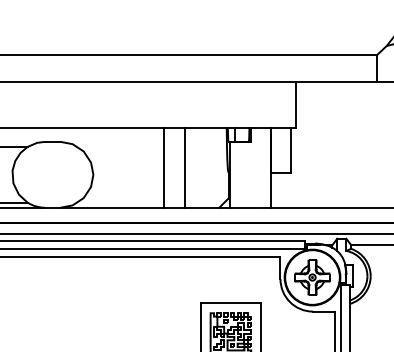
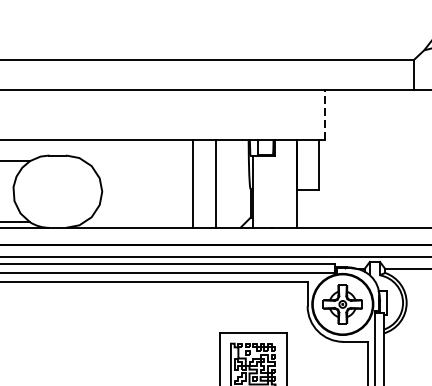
line: (296, 104) -> (325, 114), solid -> dashed
line: (164, 167) -> (193, 183), moved
line: (184, 167) -> (215, 183), moved

